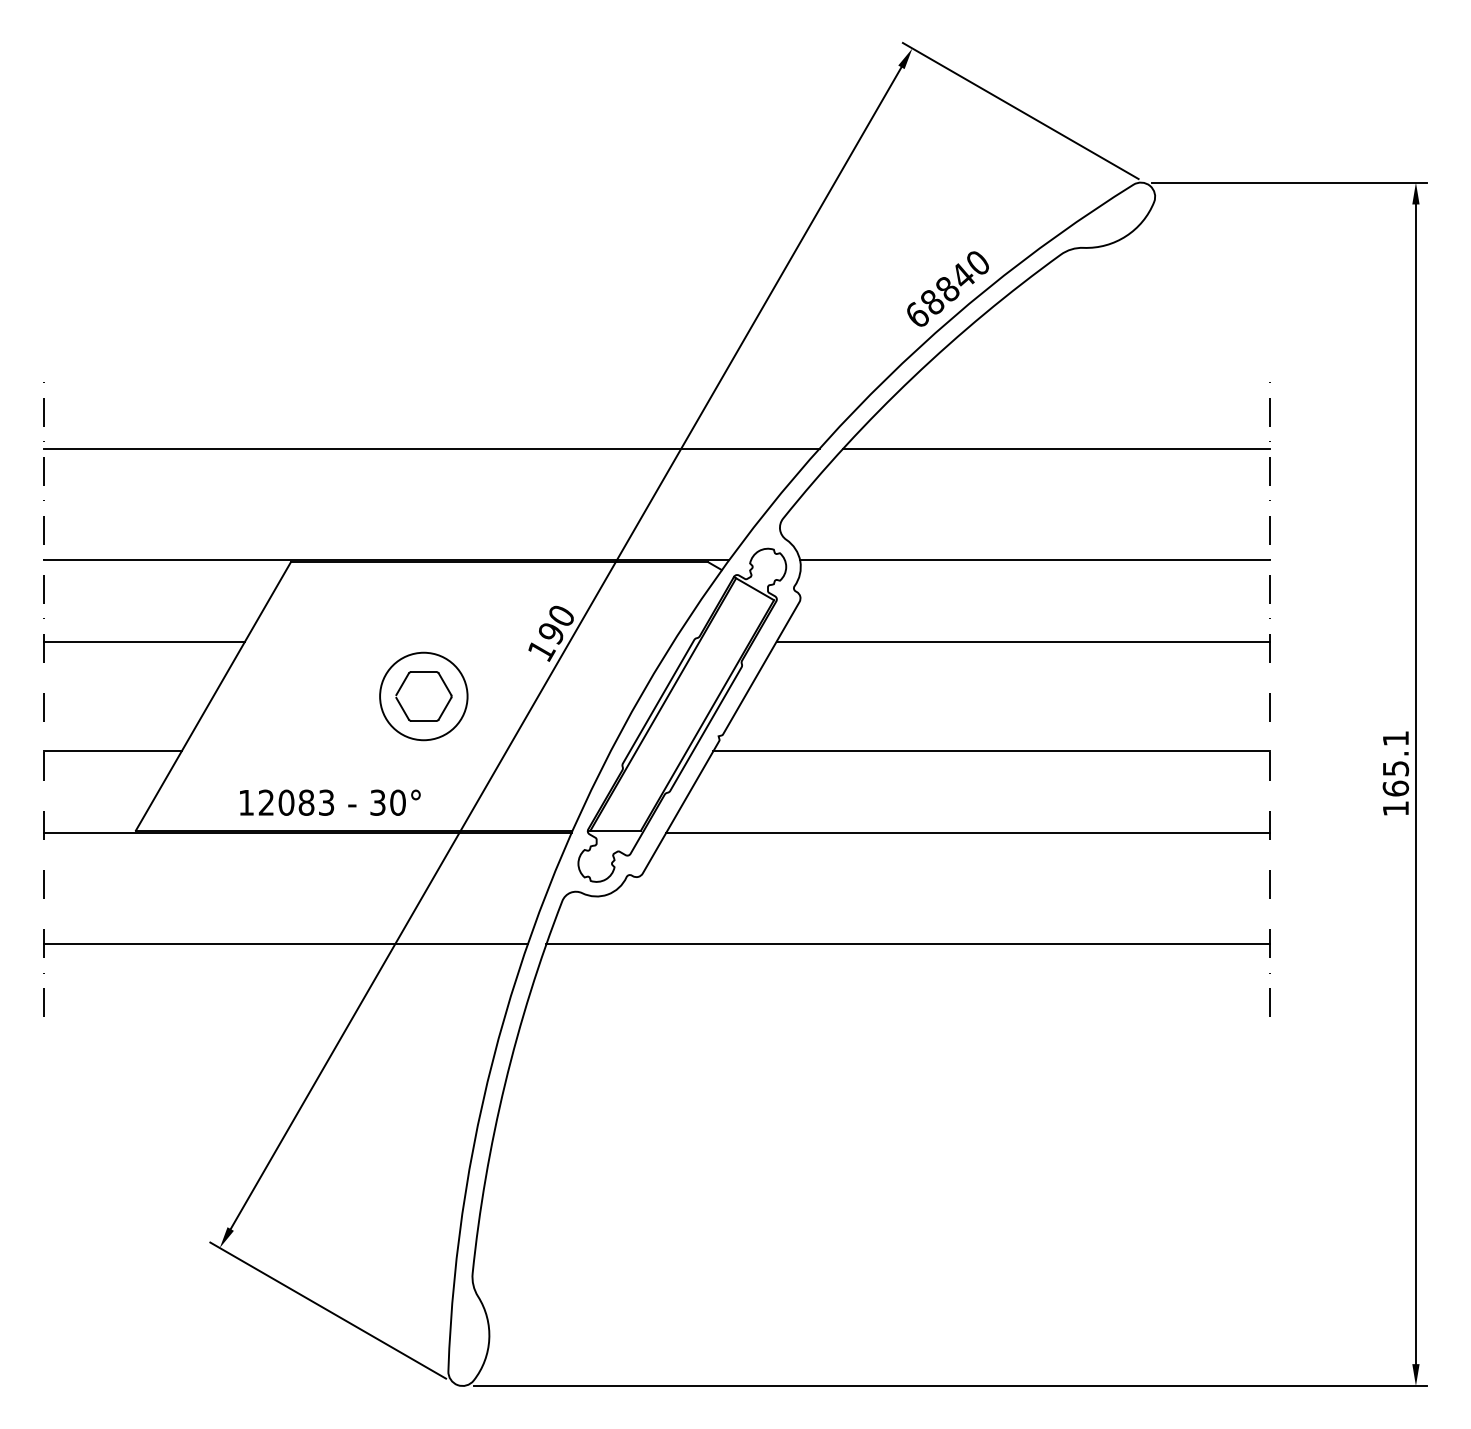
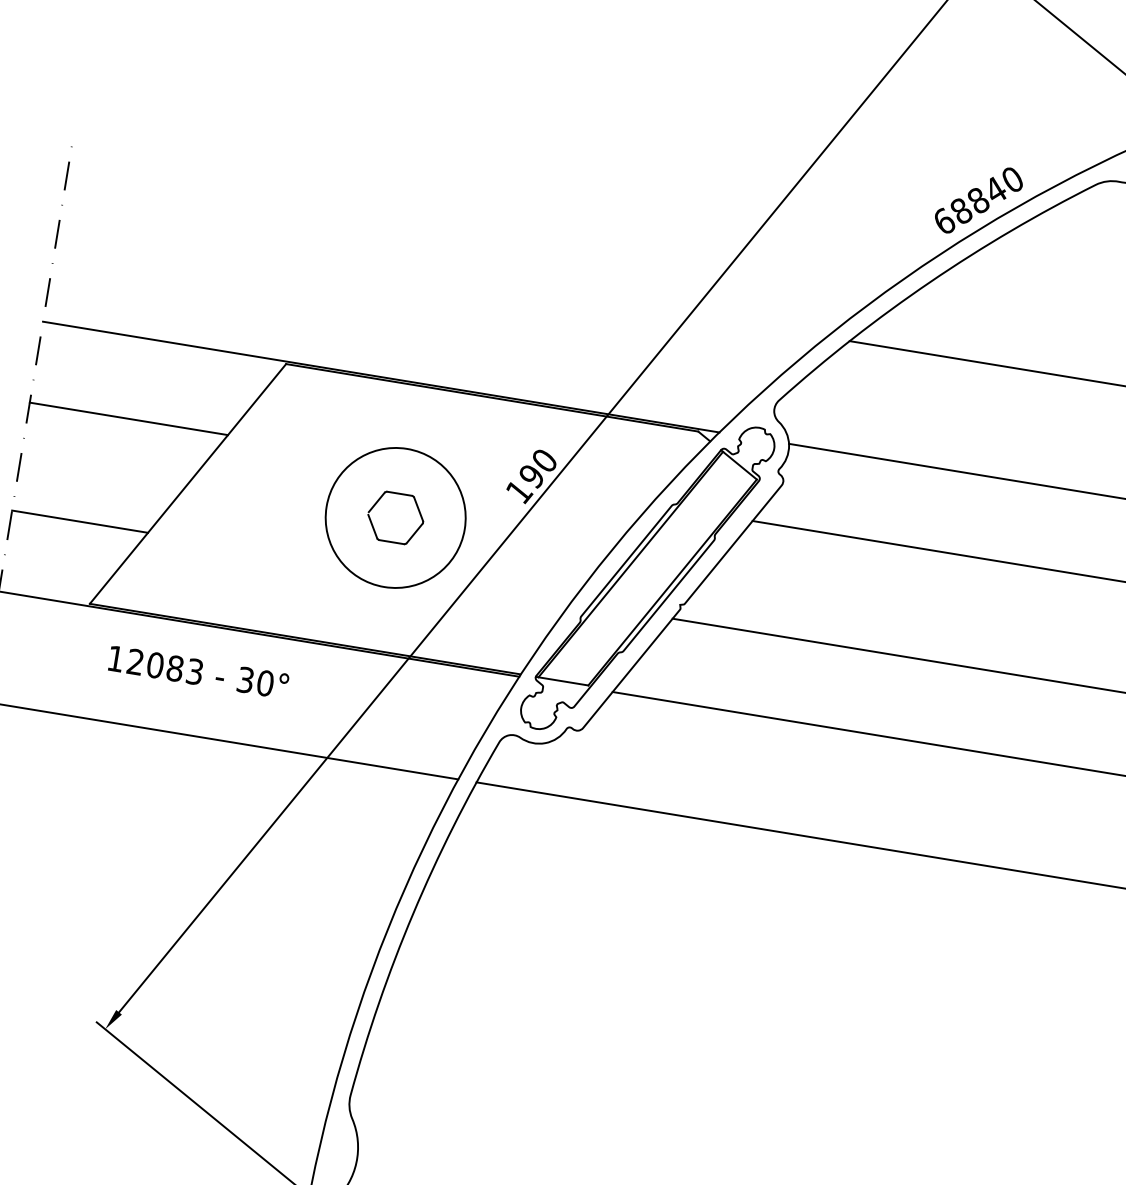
line: (431, 448) -> (443, 274), removed
circle: (423, 696) -> (395, 517), size x1.6
text: (330, 802) -> (198, 672), moved

